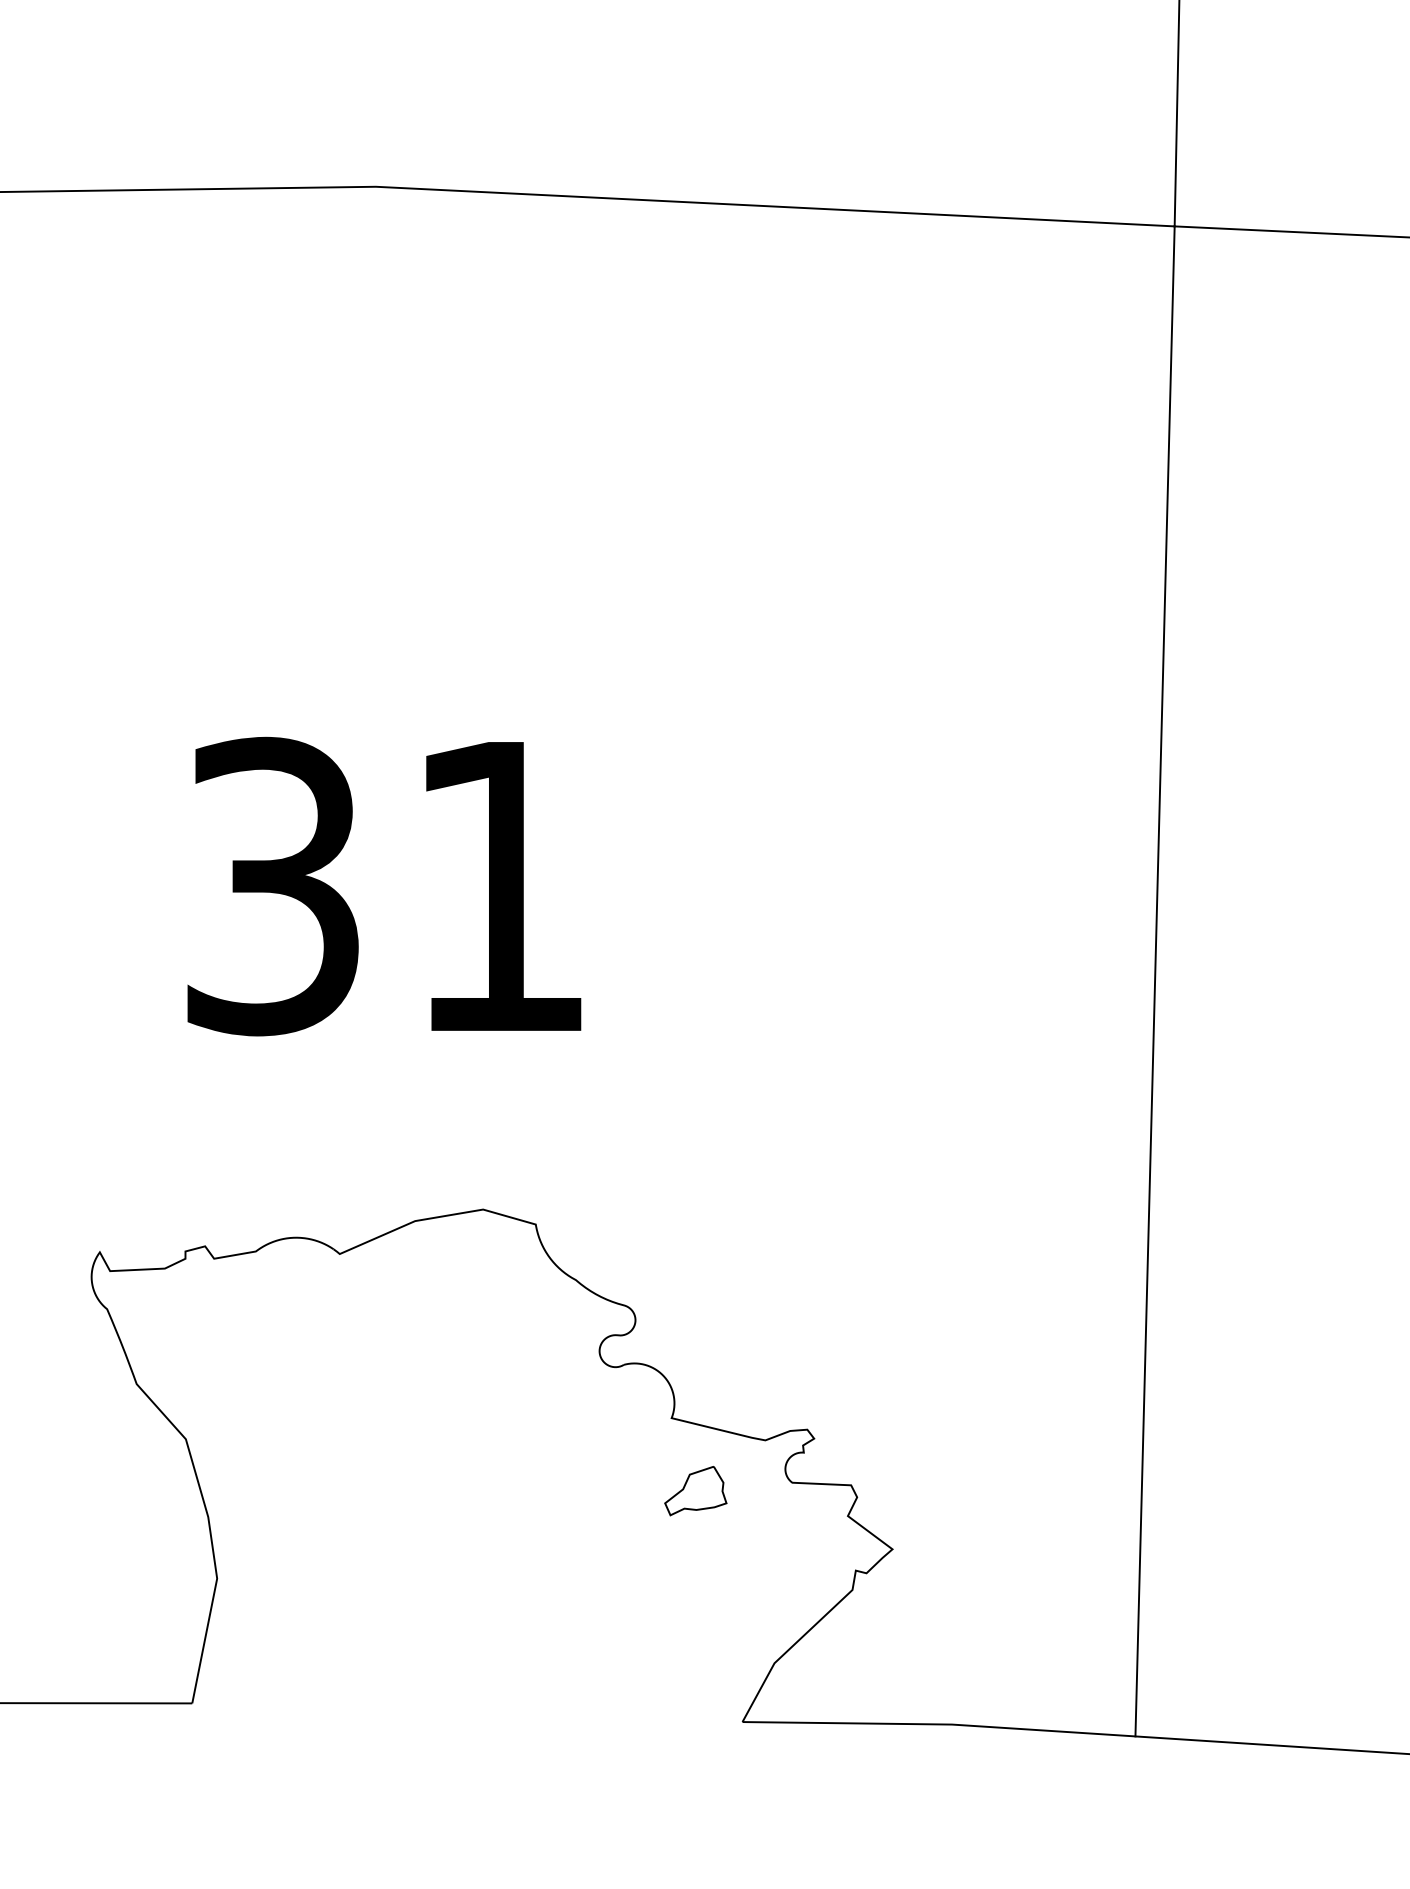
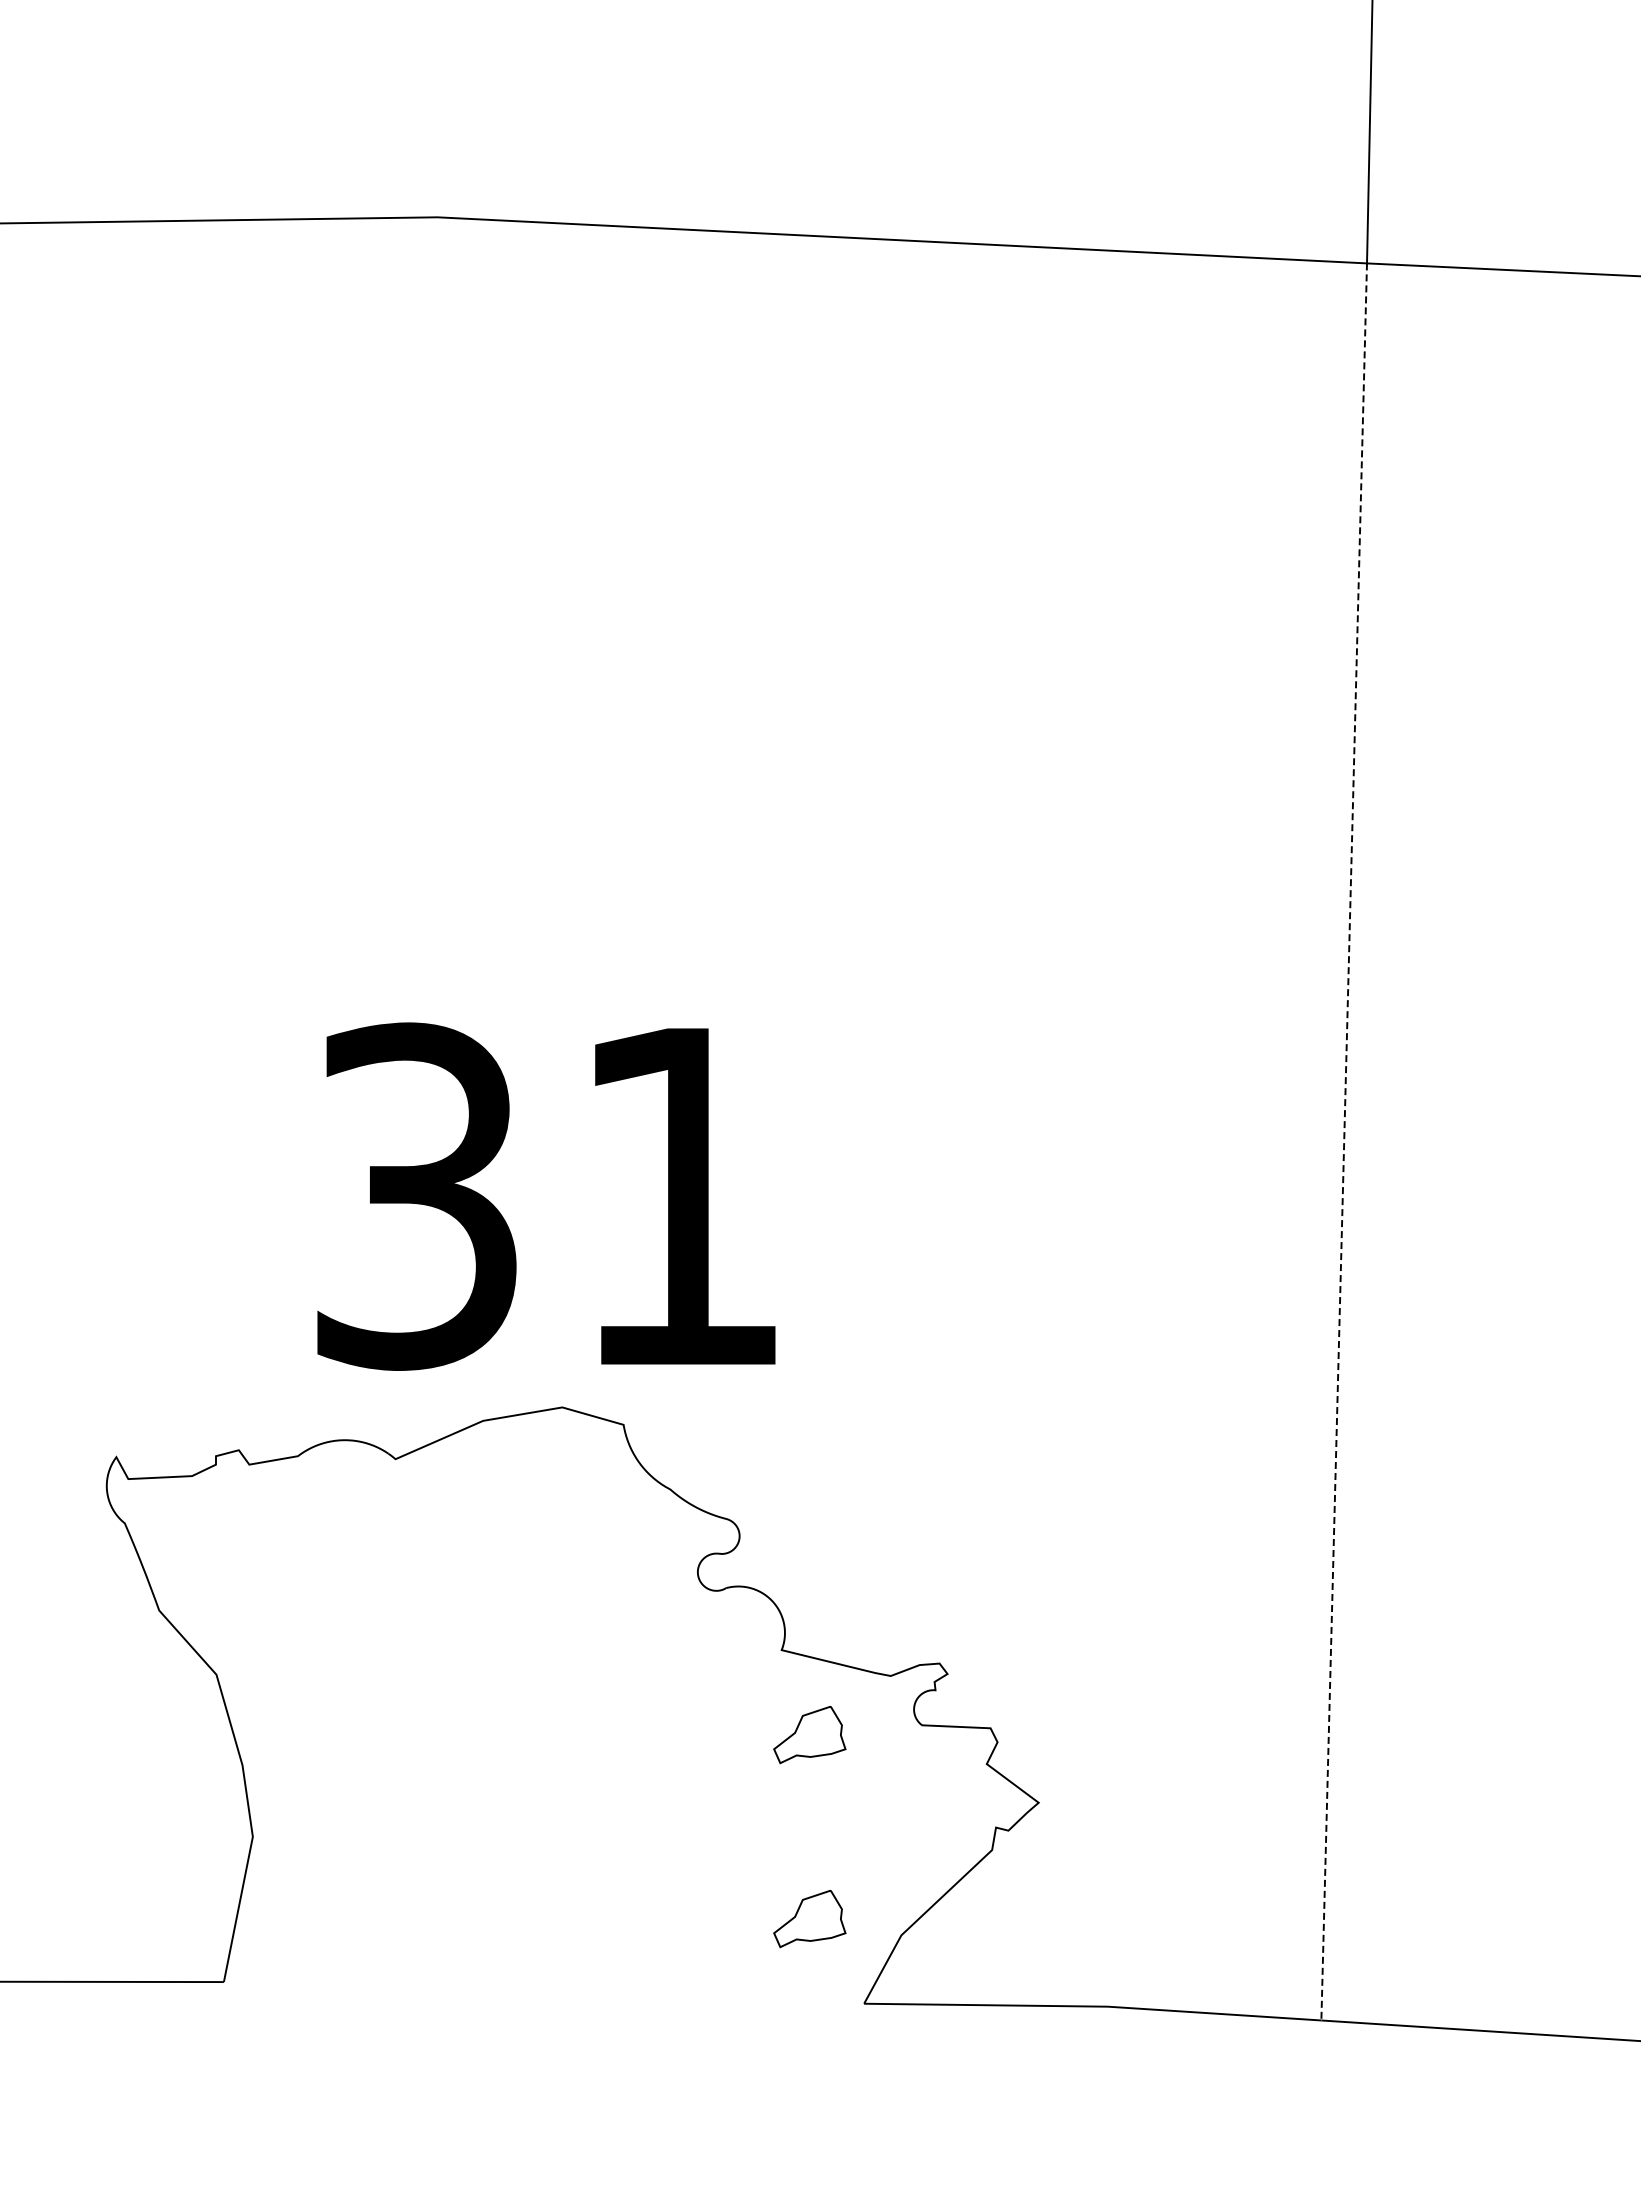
text: (384, 886) -> (546, 1196), moved
line: (1155, 981) -> (1344, 1141), solid -> dashed
part: (695, 1648) -> (809, 1918), added

